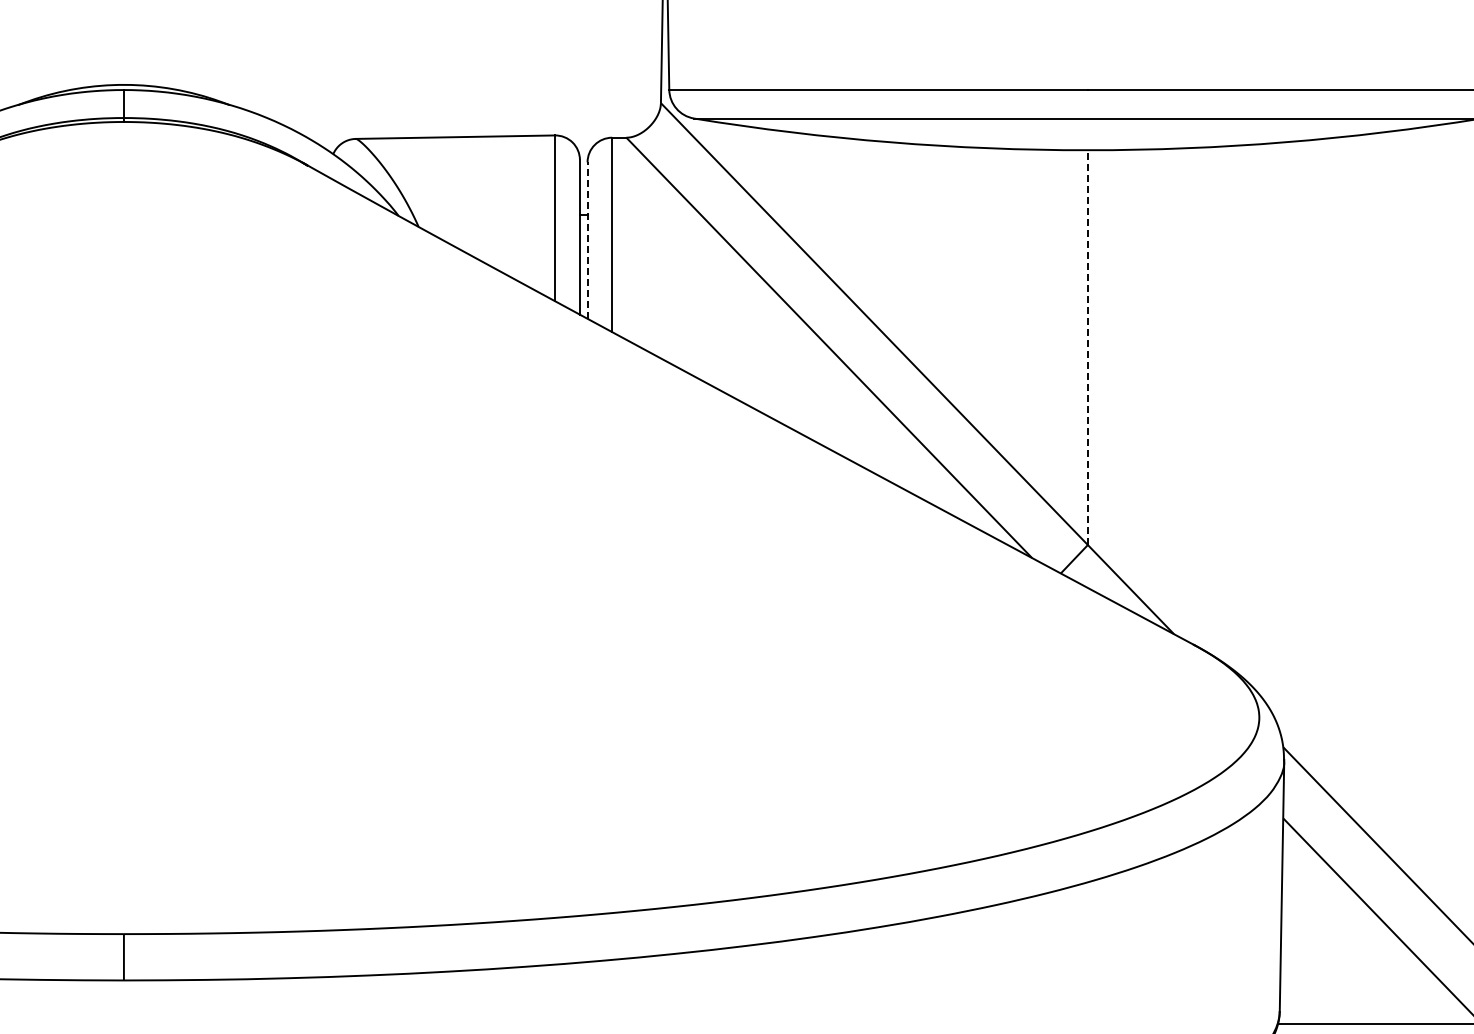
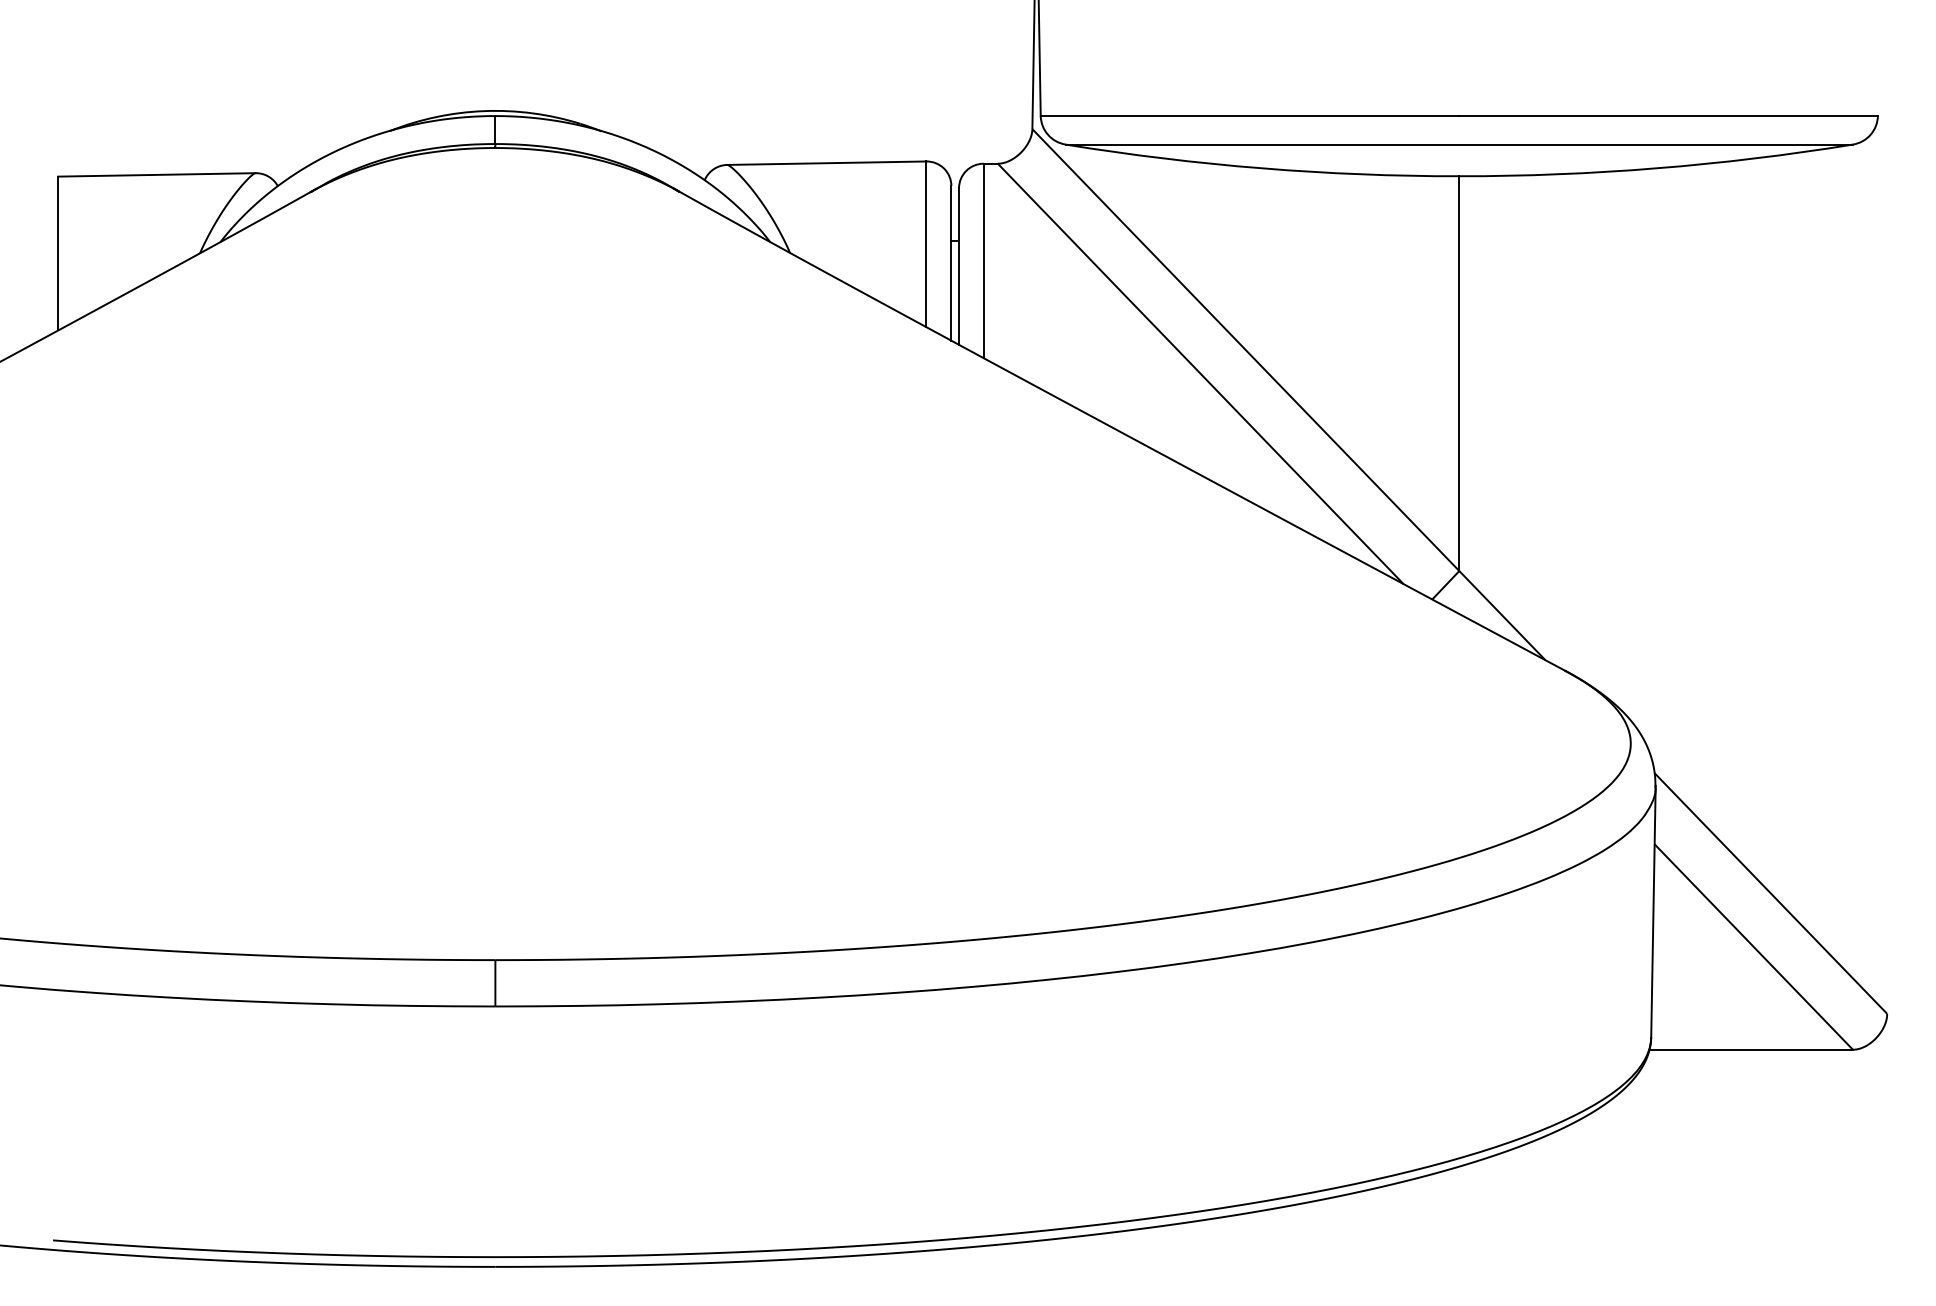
line: (588, 240) -> (959, 266), dashed -> solid
line: (1088, 347) -> (1459, 373), dashed -> solid

